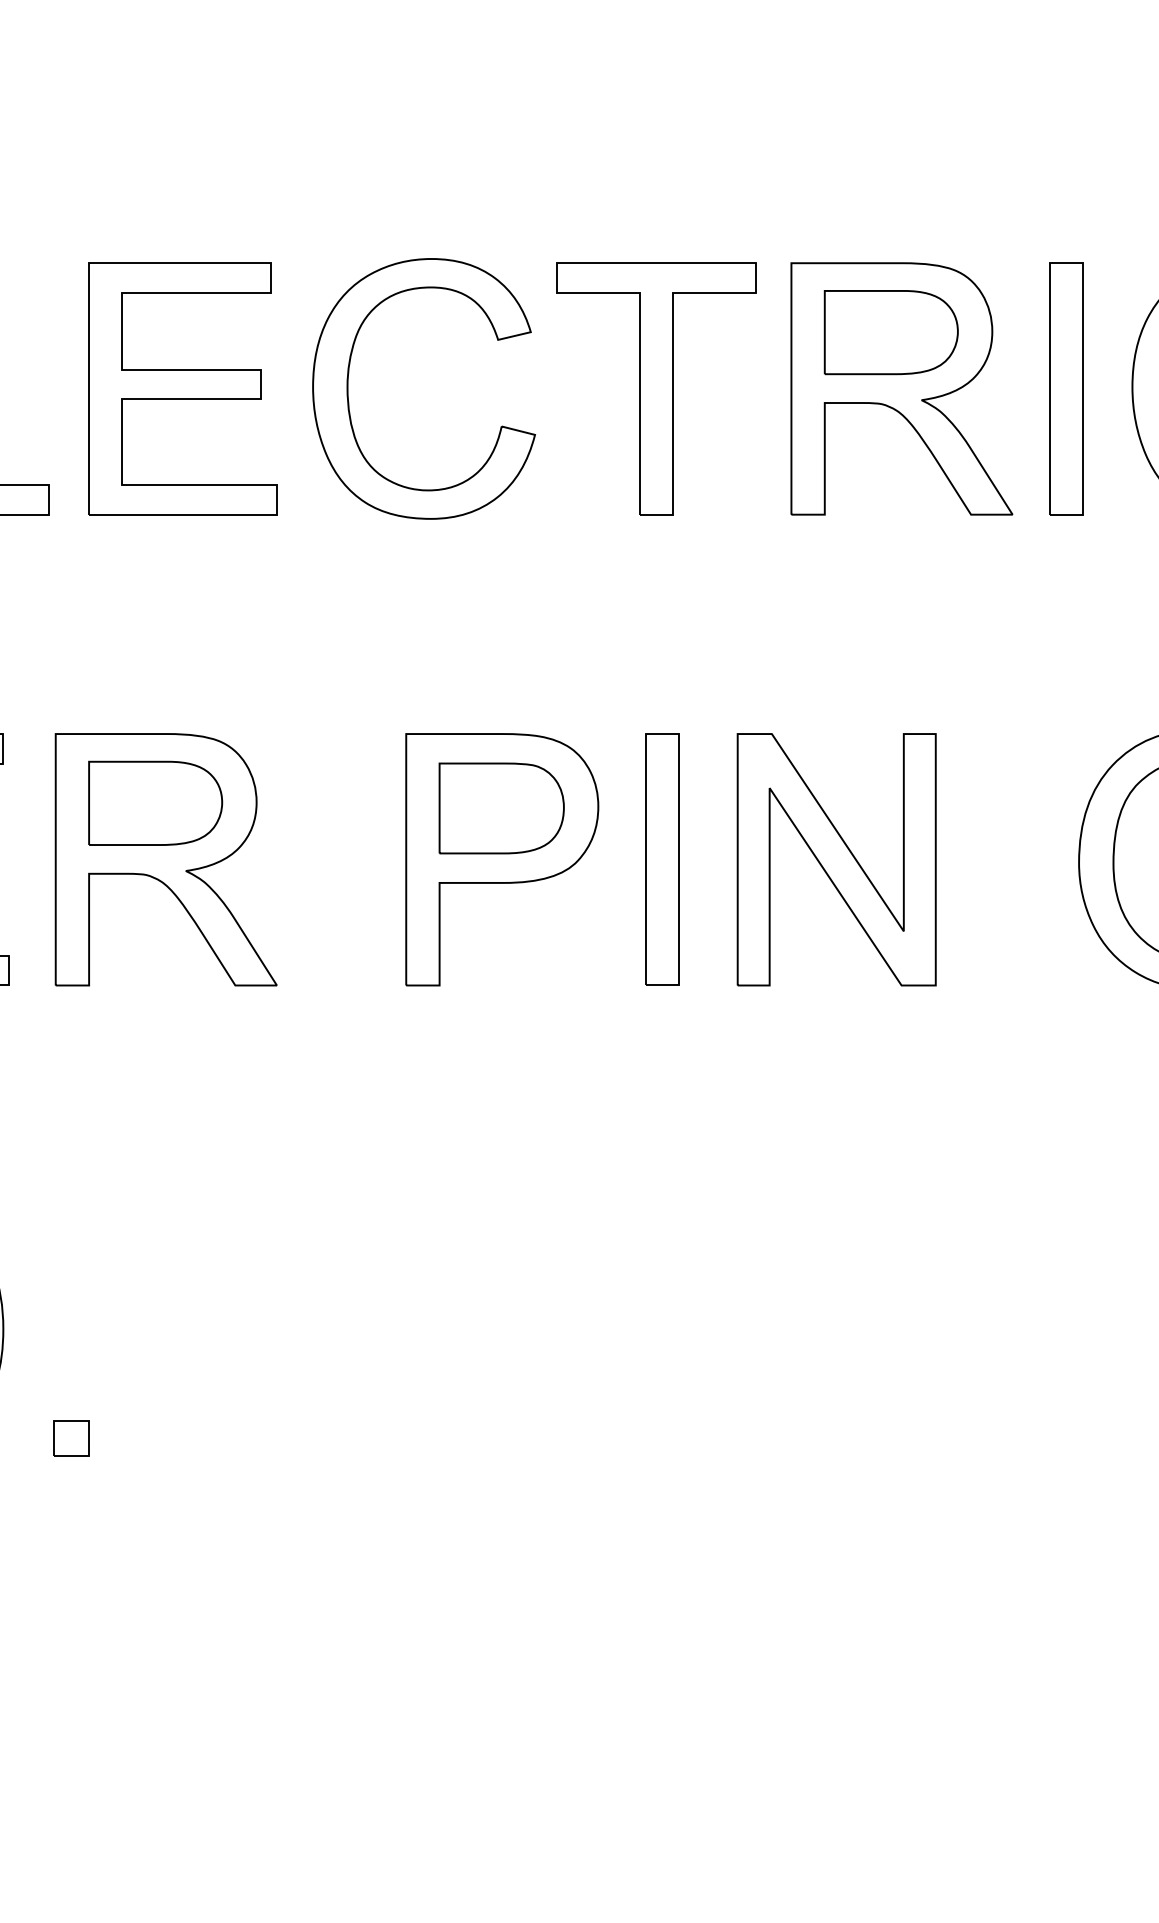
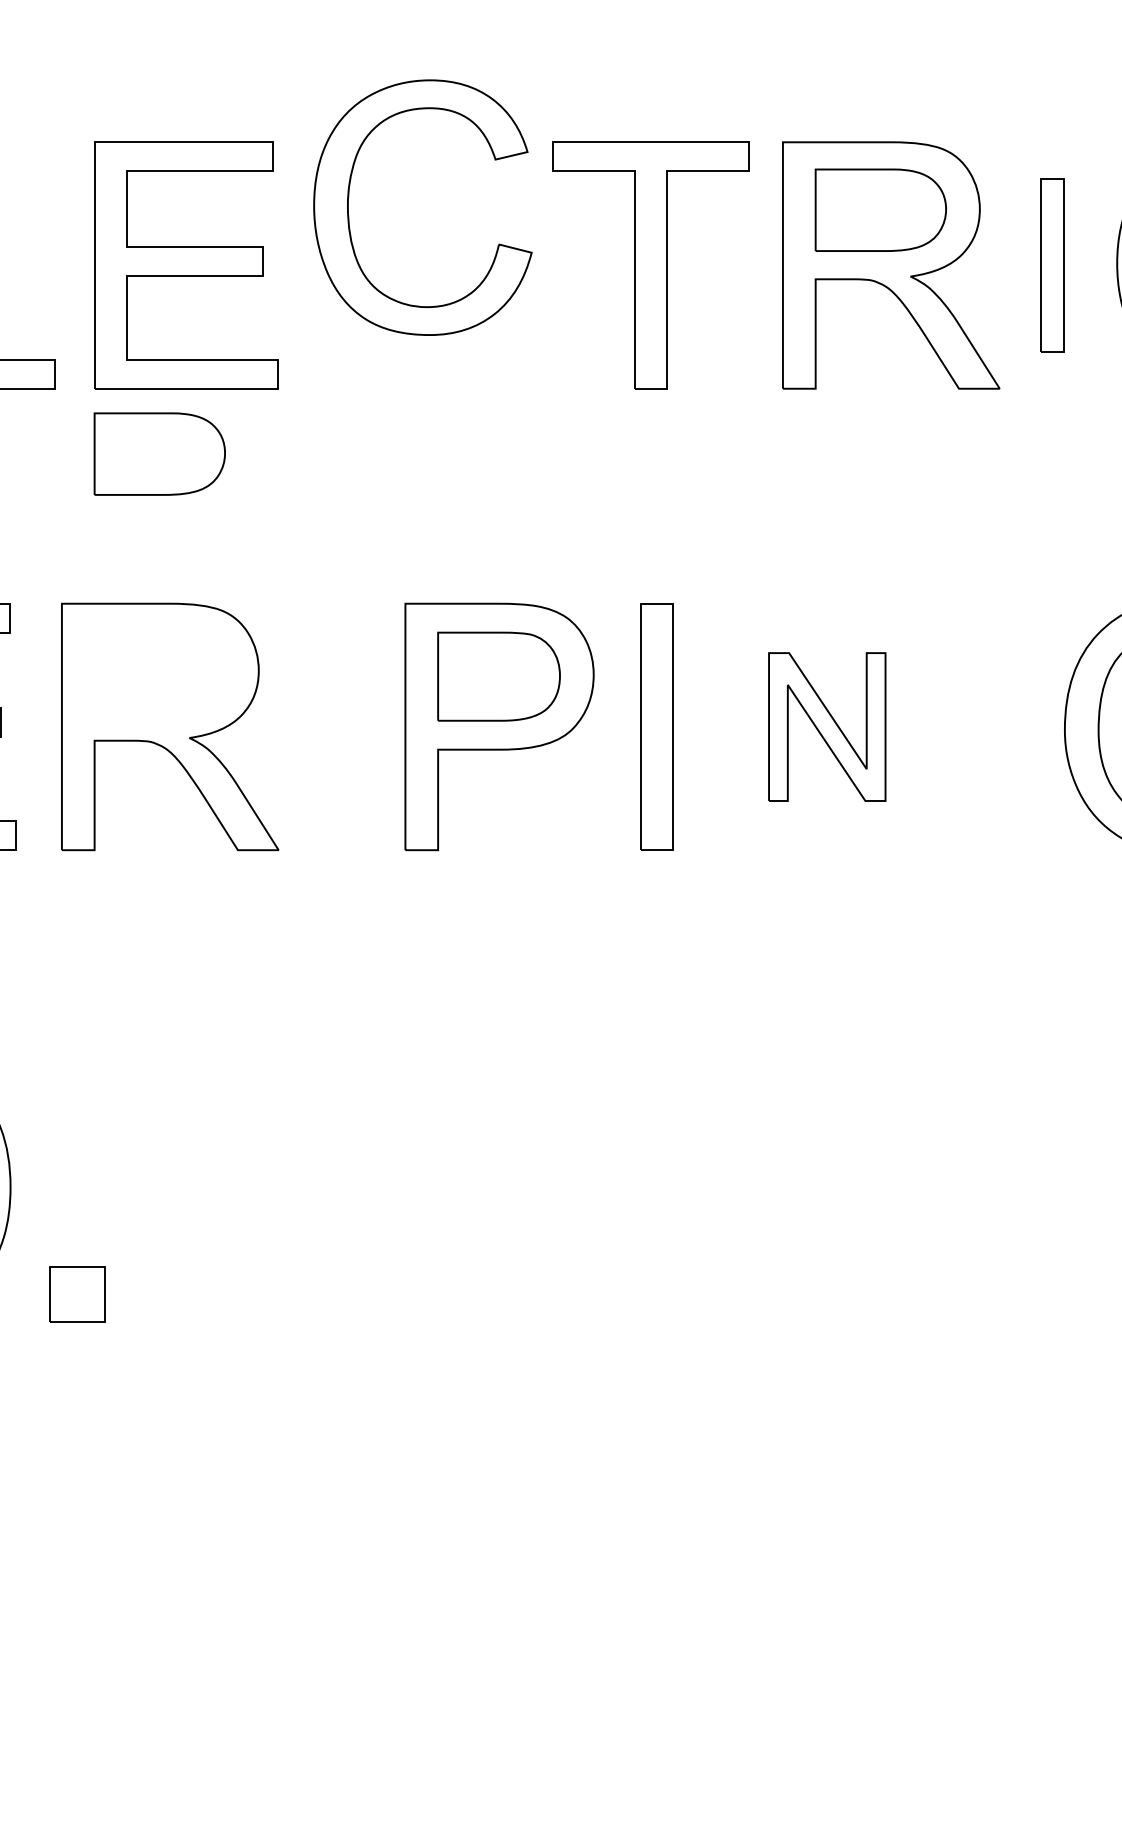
part: (348, 388) -> (348, 207), moved
part: (1066, 388) -> (1052, 265), size x0.7
part: (155, 802) -> (159, 453), moved
part: (836, 859) -> (827, 726), size x0.6
part: (71, 1438) -> (77, 1294), size x1.6

